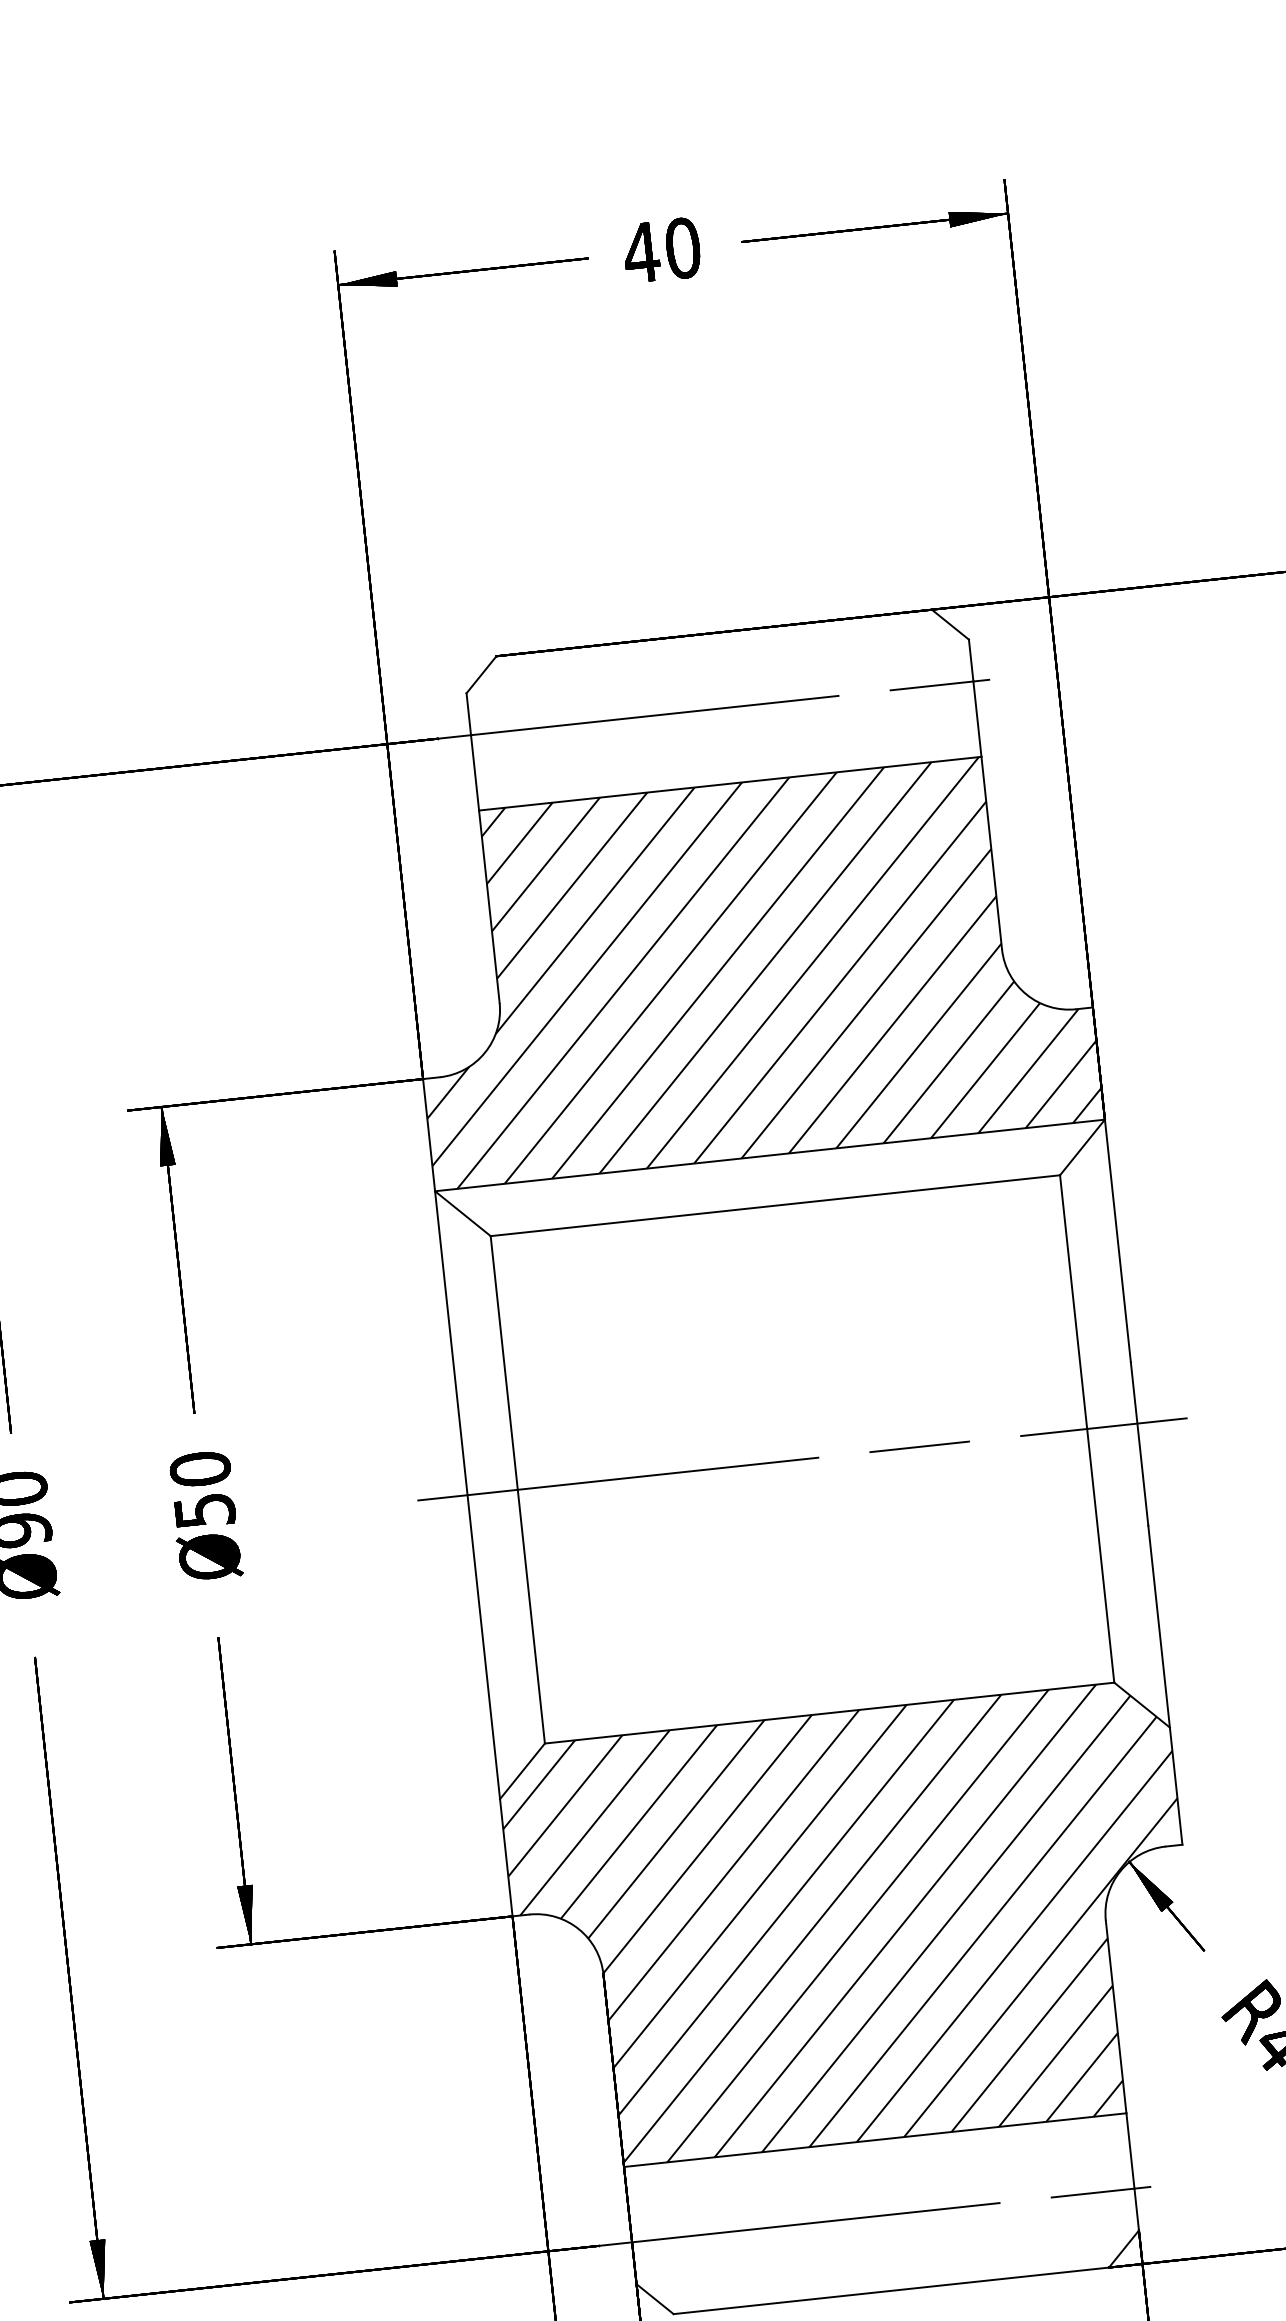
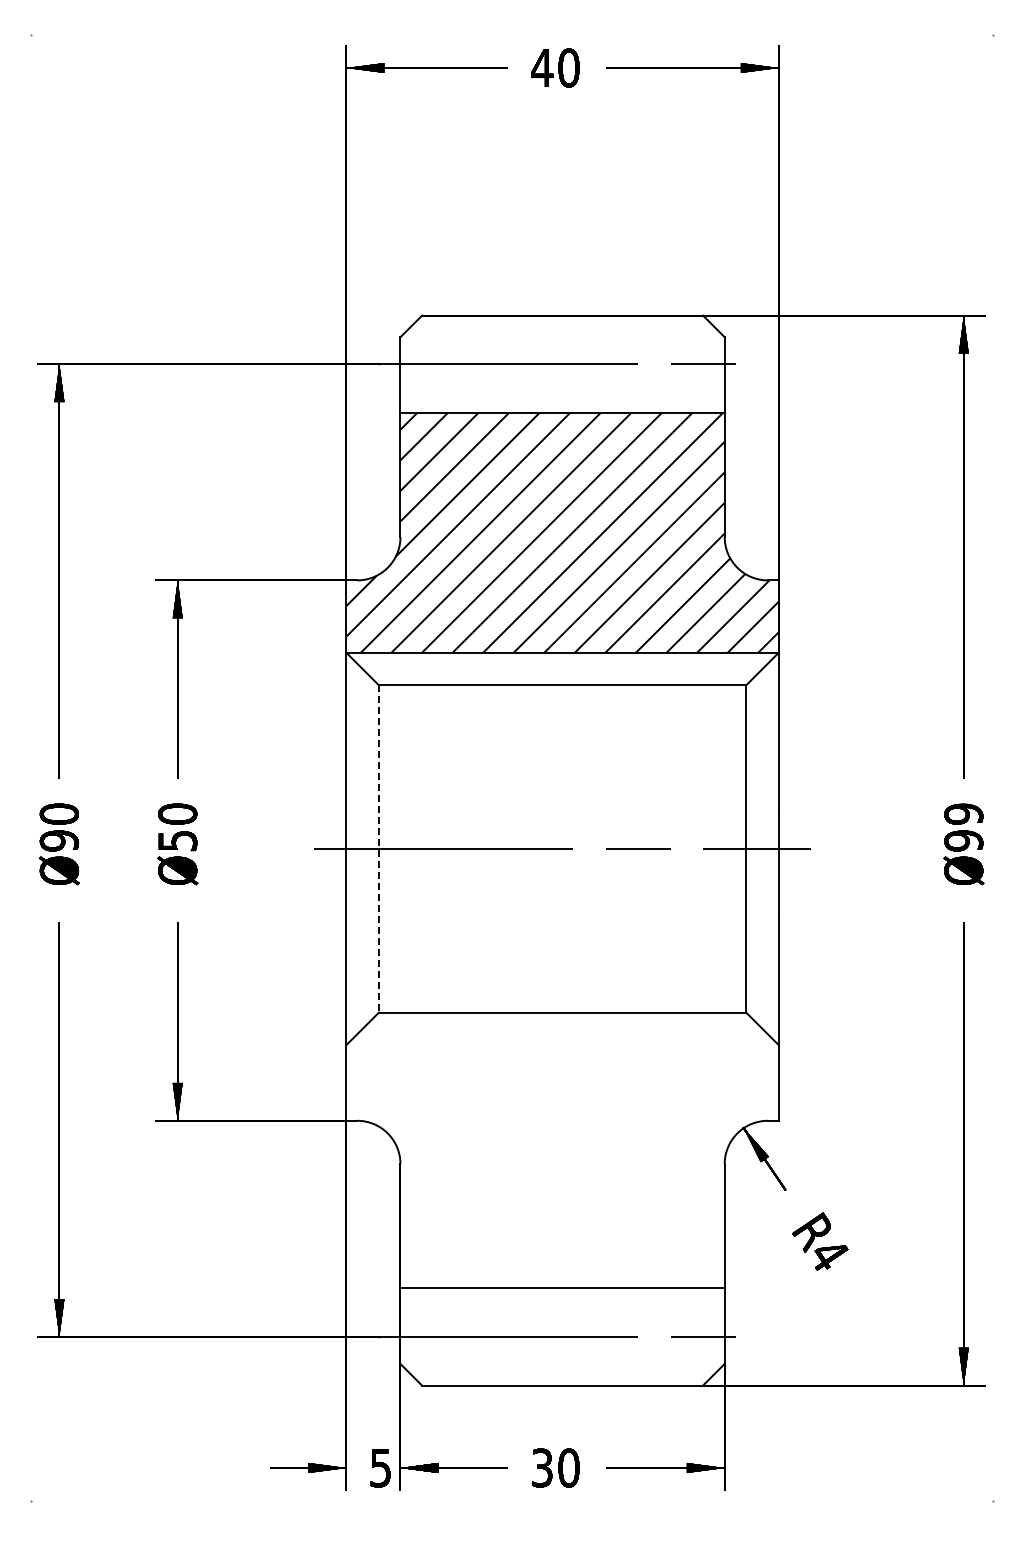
line: (517, 1489) -> (378, 848), solid -> dashed
hatch: (852, 1926) -> (562, 1150), removed

